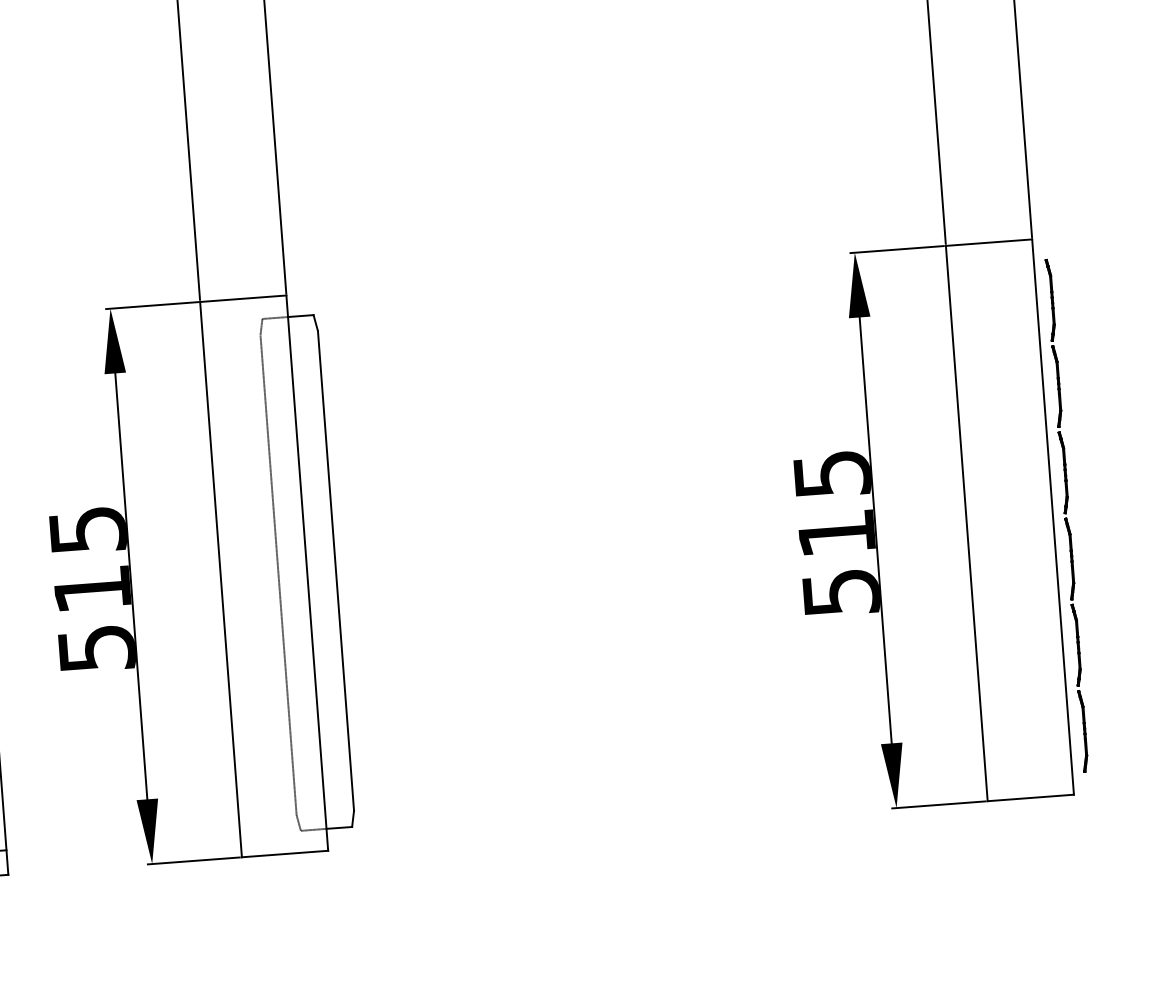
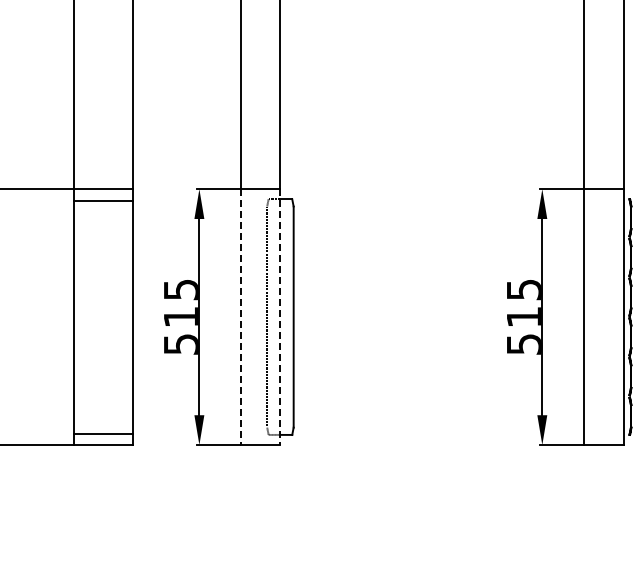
line: (307, 573) -> (280, 317), solid -> dashed
line: (220, 580) -> (240, 317), solid -> dashed

